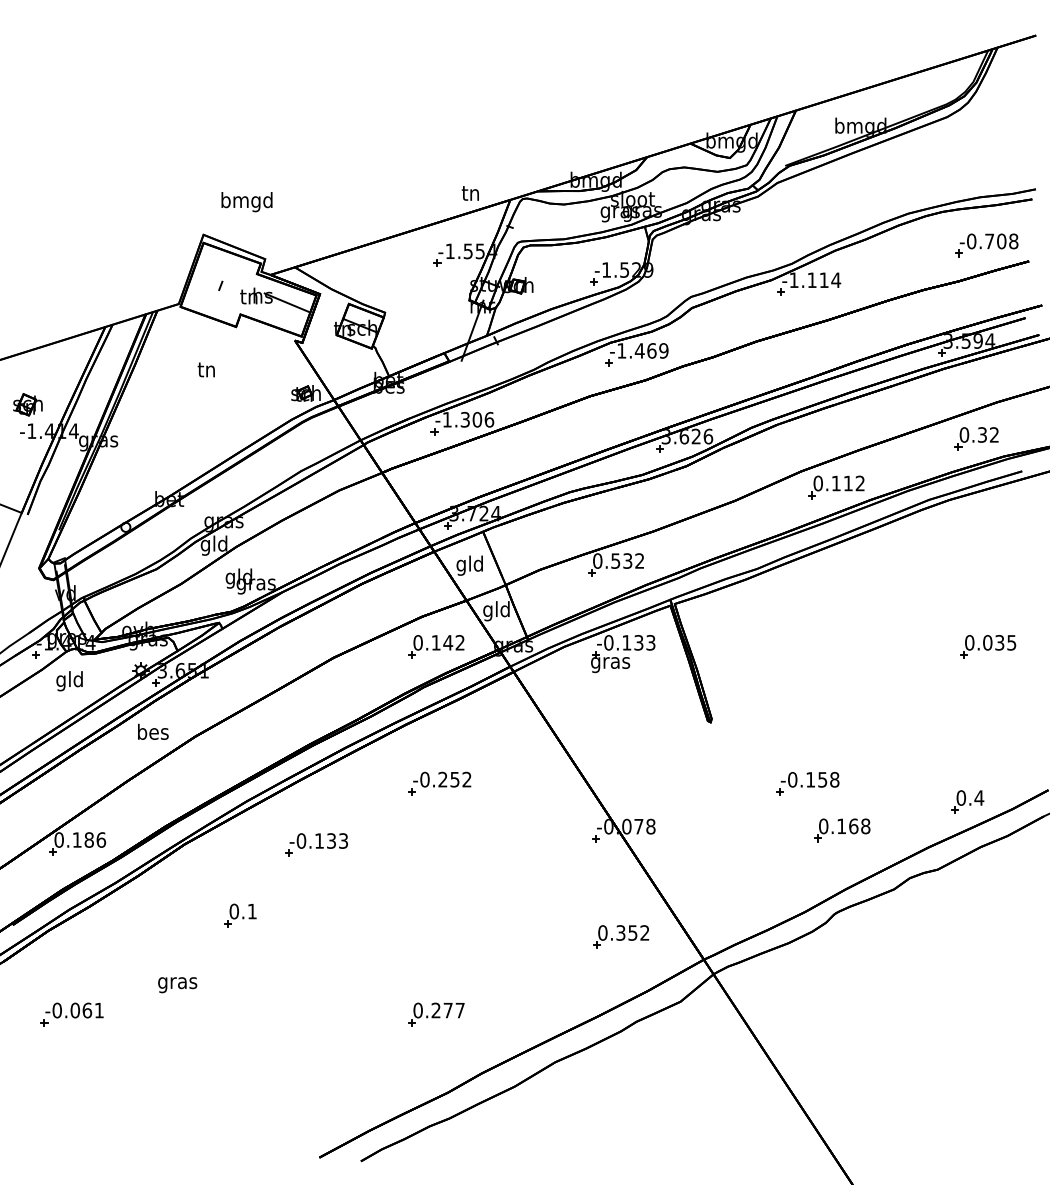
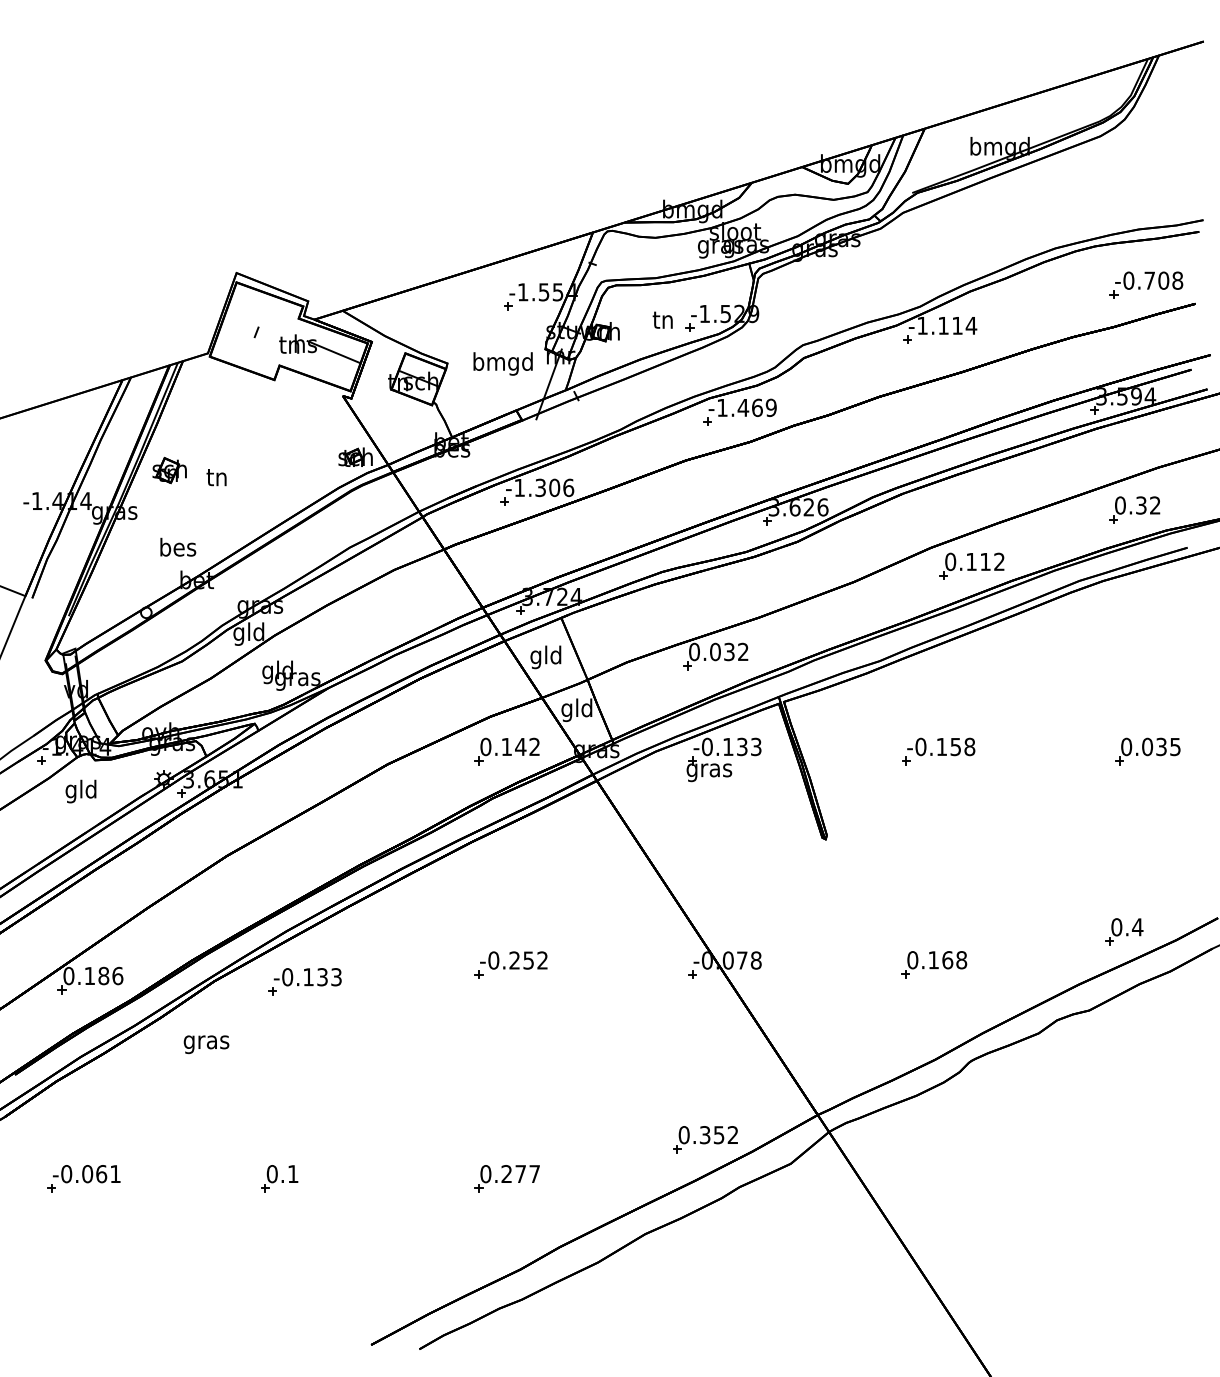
text: (469, 193) -> (661, 320), moved
text: (246, 202) -> (502, 364), moved
text: (205, 369) -> (215, 477), moved
part: (27, 404) -> (169, 470), moved
text: (615, 560) -> (715, 651), 0.532 -> 0.032
text: (153, 731) -> (178, 546), moved
part: (439, 783) -> (510, 964), moved
part: (807, 783) -> (938, 751), moved
part: (842, 830) -> (934, 964), moved
part: (316, 844) -> (305, 981), moved
part: (240, 915) -> (279, 1178), moved
part: (621, 936) -> (705, 1139), moved
text: (177, 985) -> (206, 1045), moved

